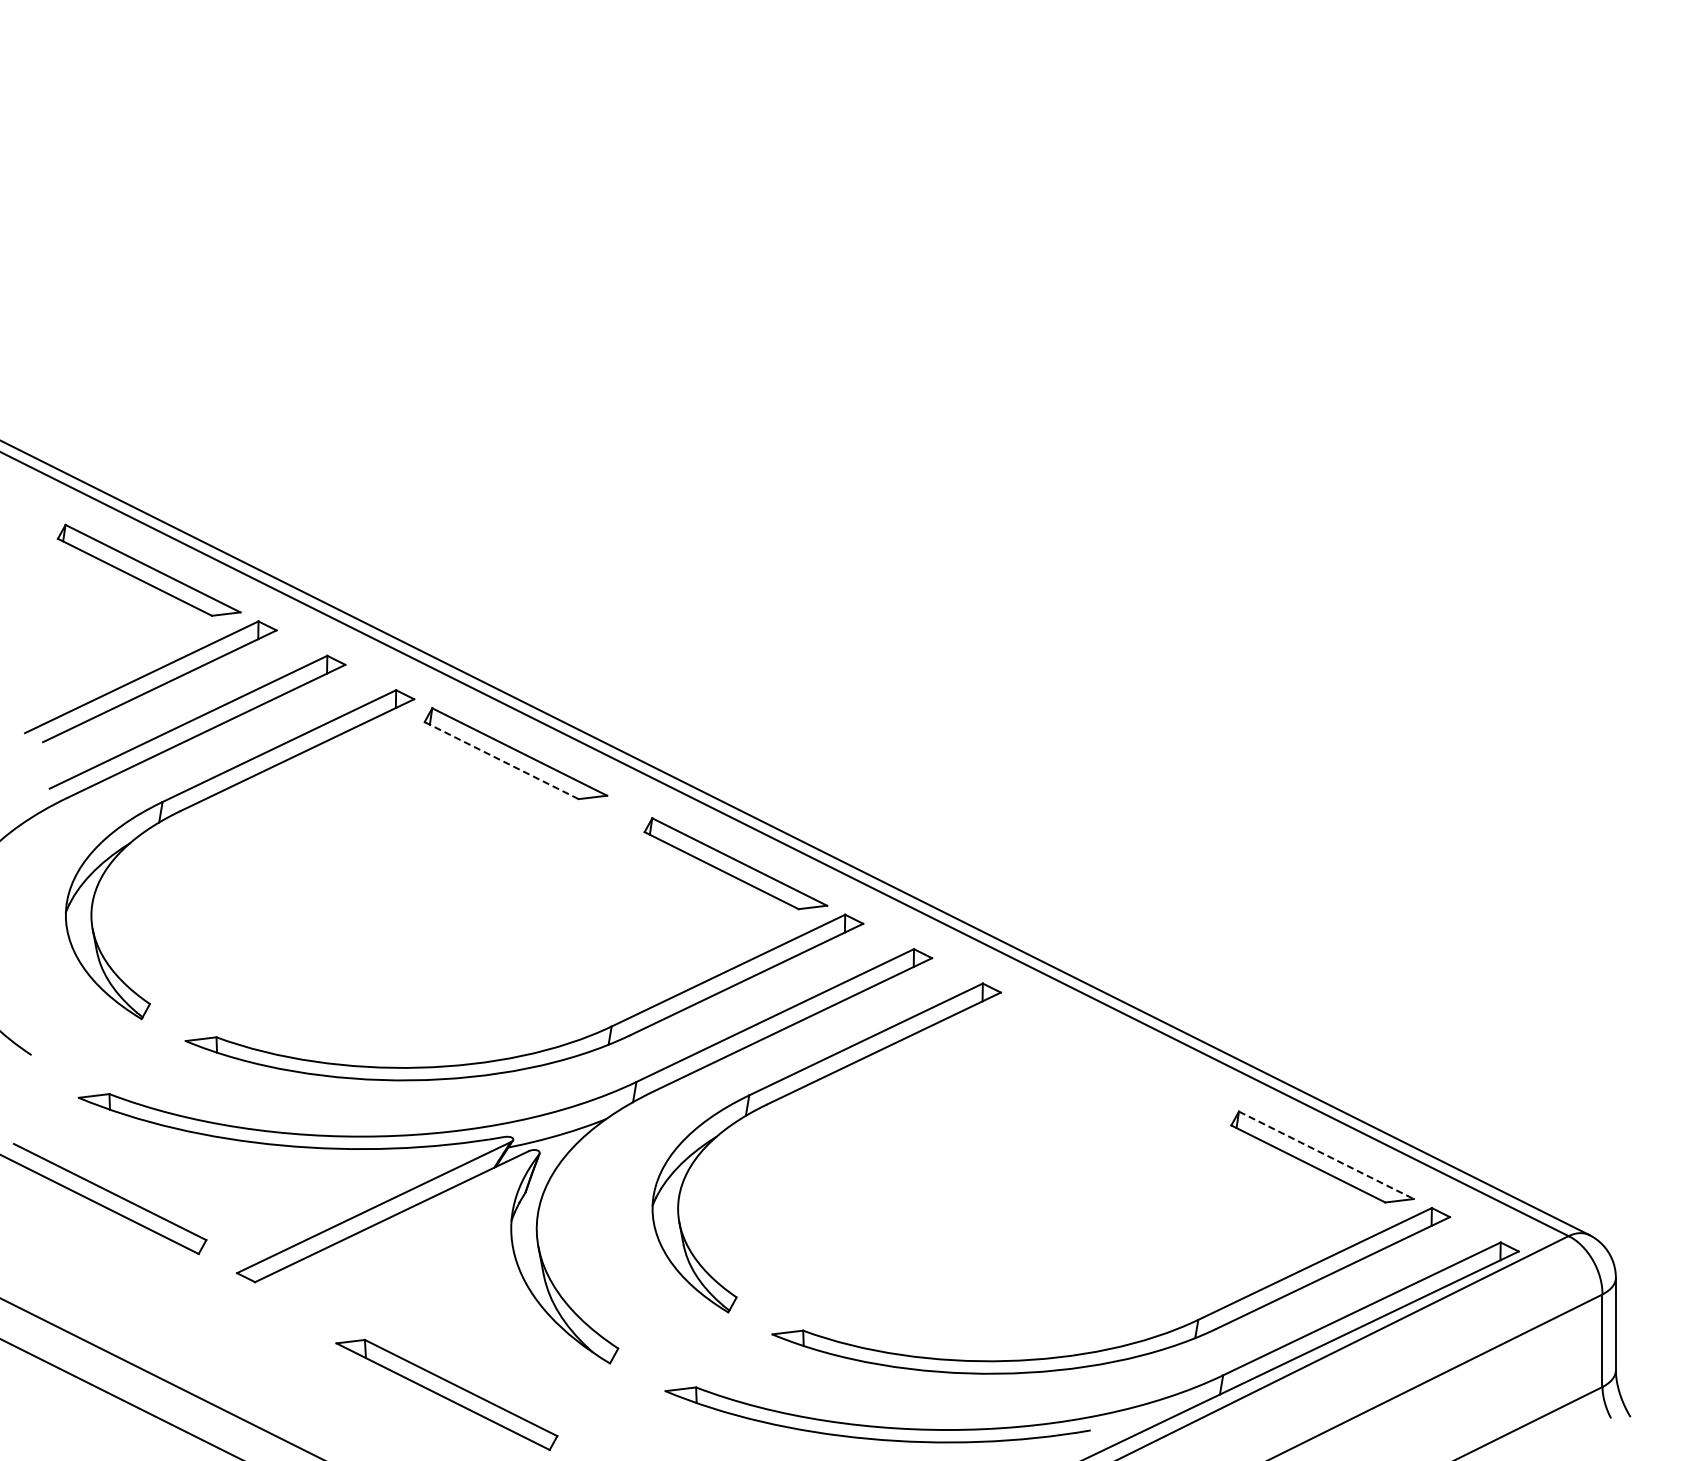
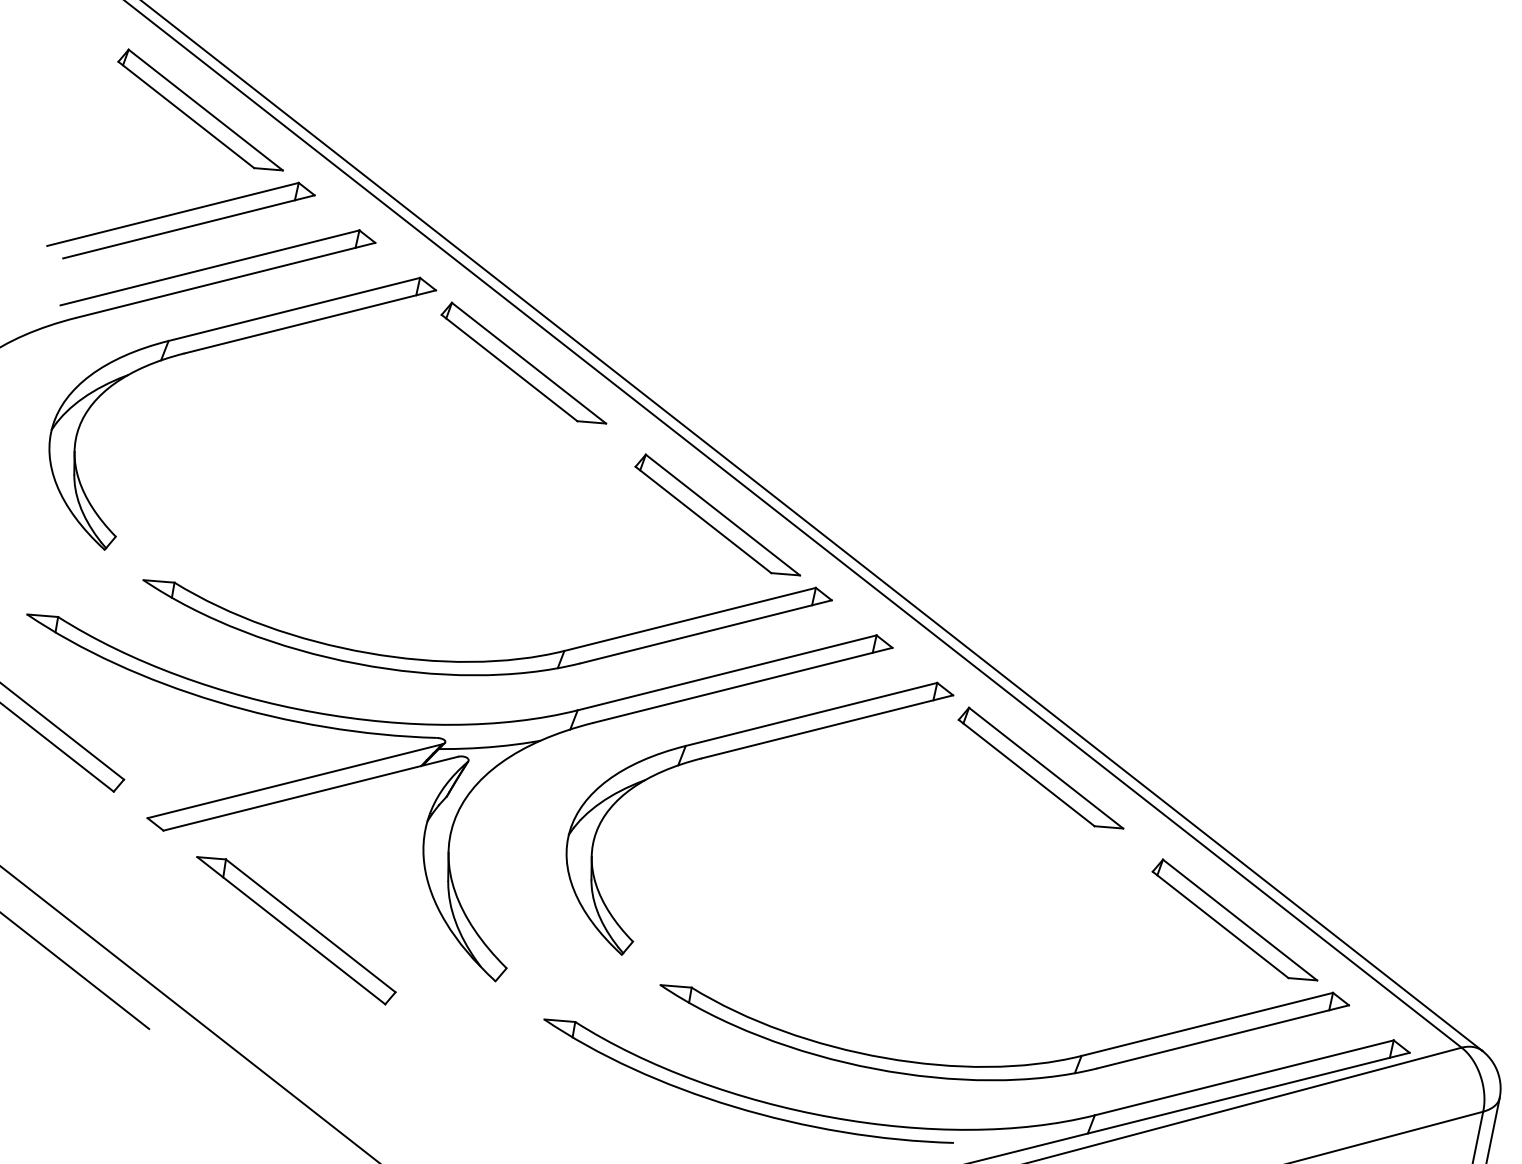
line: (501, 760) -> (509, 367), dashed -> solid
part: (1102, 1046) -> (1042, 768), added
line: (1326, 1155) -> (1240, 920), dashed -> solid
part: (446, 1394) -> (295, 929), moved

